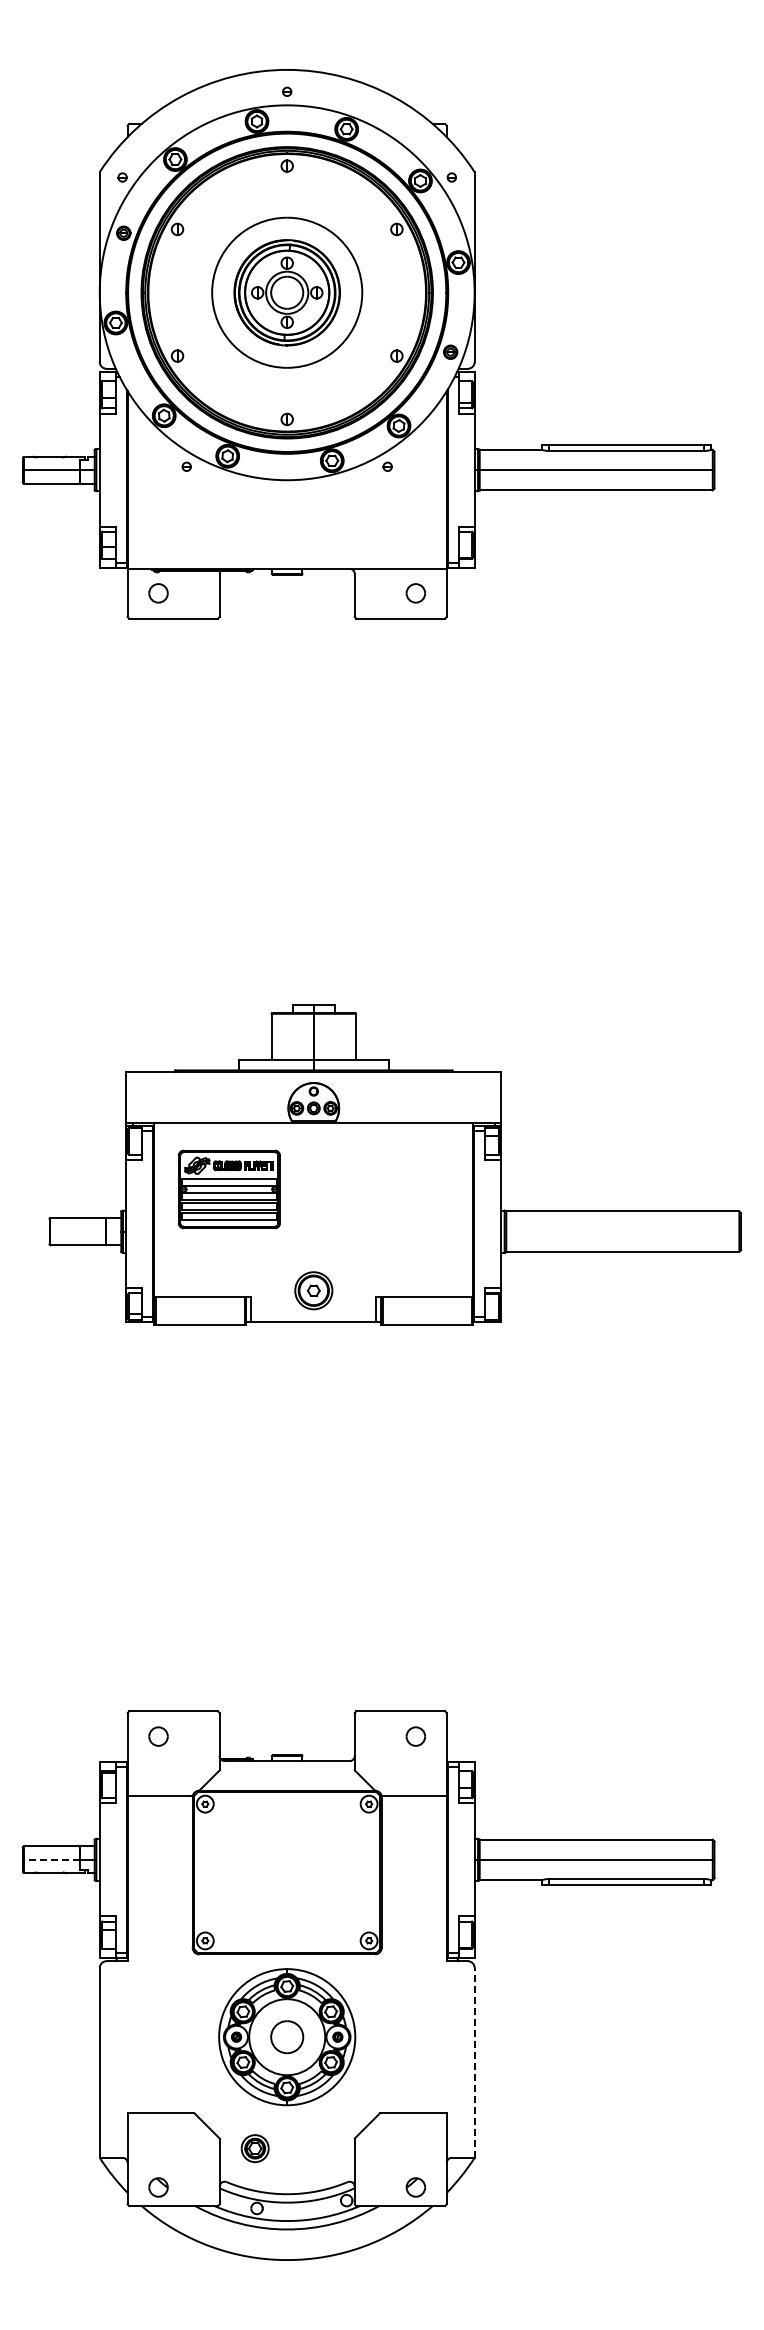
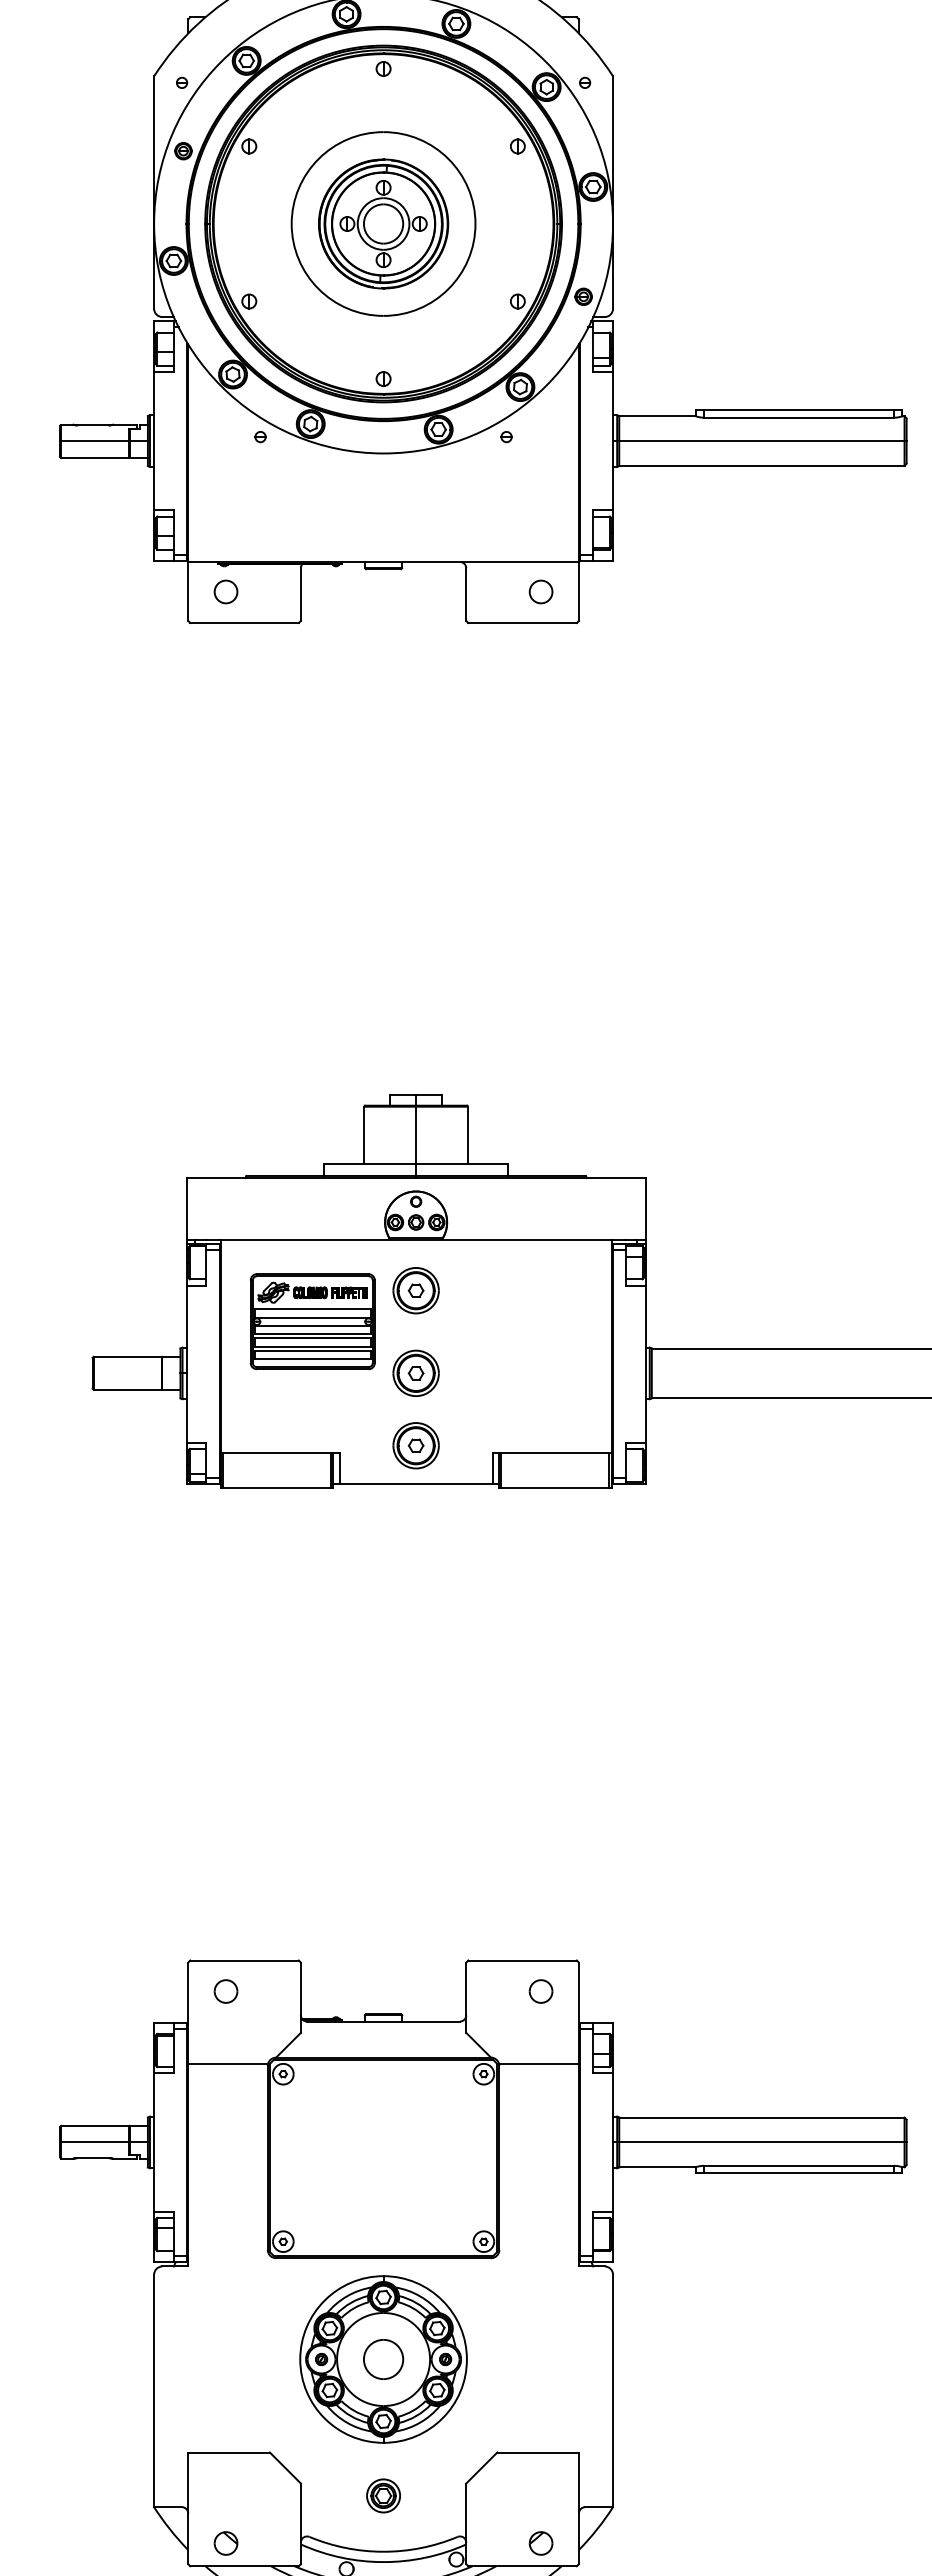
part: (313, 1163) -> (415, 1289), added
part: (313, 1231) -> (415, 1373), added
line: (51, 1859) -> (95, 2141), dashed -> solid
line: (474, 2062) -> (612, 2390), dashed -> solid
part: (254, 2148) -> (382, 2495), moved

